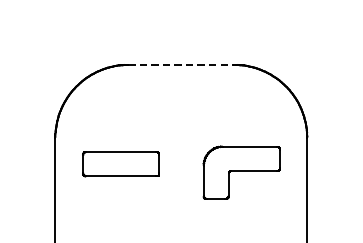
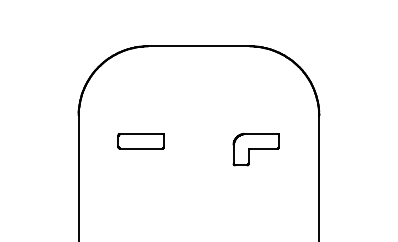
line: (181, 65) -> (199, 46), dashed -> solid
part: (120, 164) -> (140, 141), size x0.62
part: (240, 172) -> (255, 149), size x0.62

